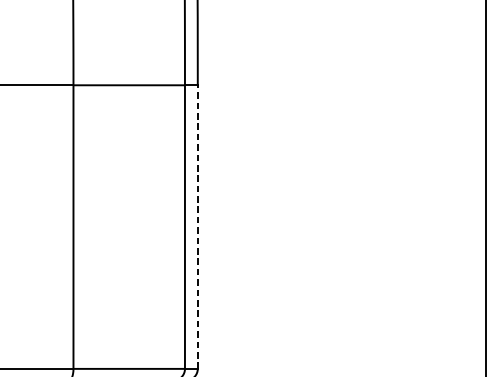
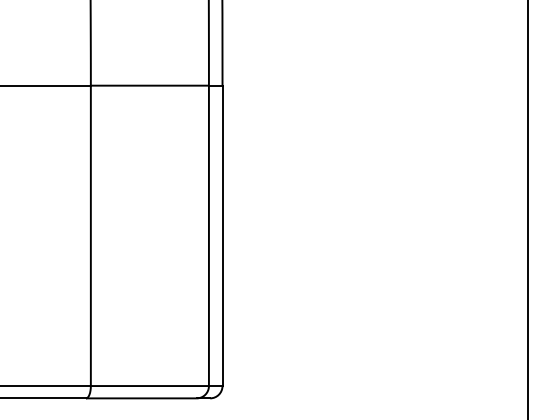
line: (197, 226) -> (222, 235), dashed -> solid

